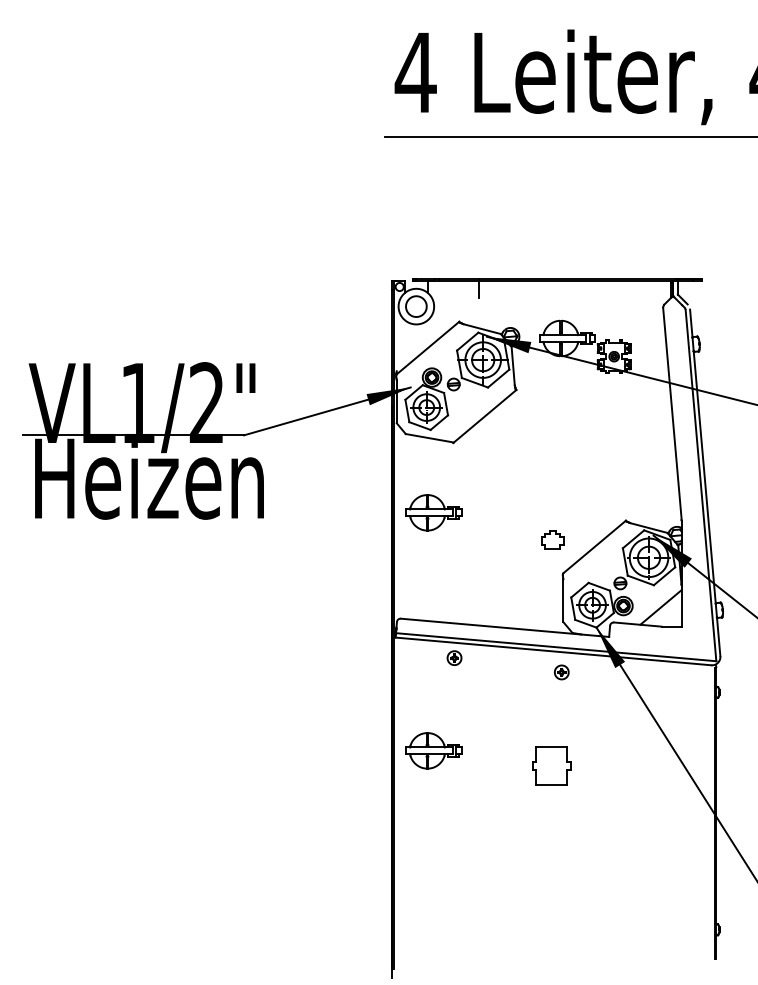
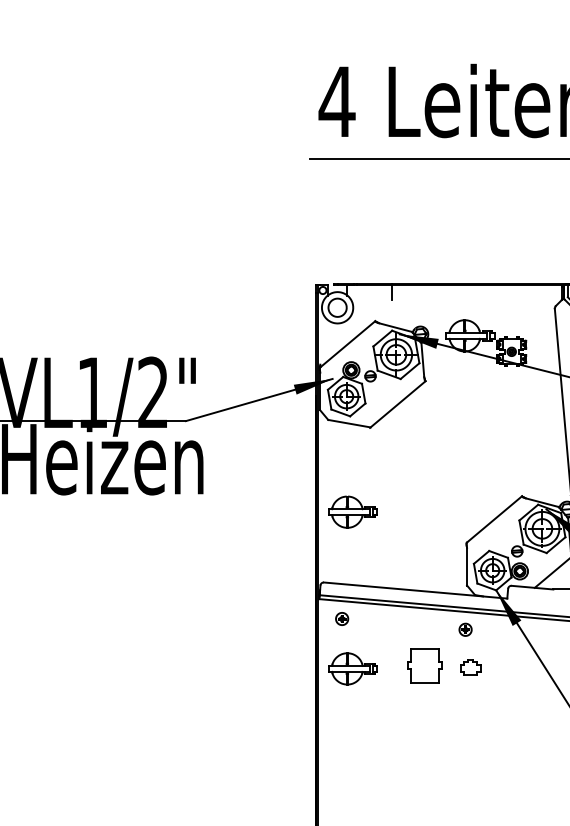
part: (433, 512) -> (352, 511), moved
part: (552, 539) -> (470, 666), moved
part: (454, 657) -> (342, 618), moved
part: (433, 750) -> (352, 668), moved
part: (551, 765) -> (424, 665), moved

